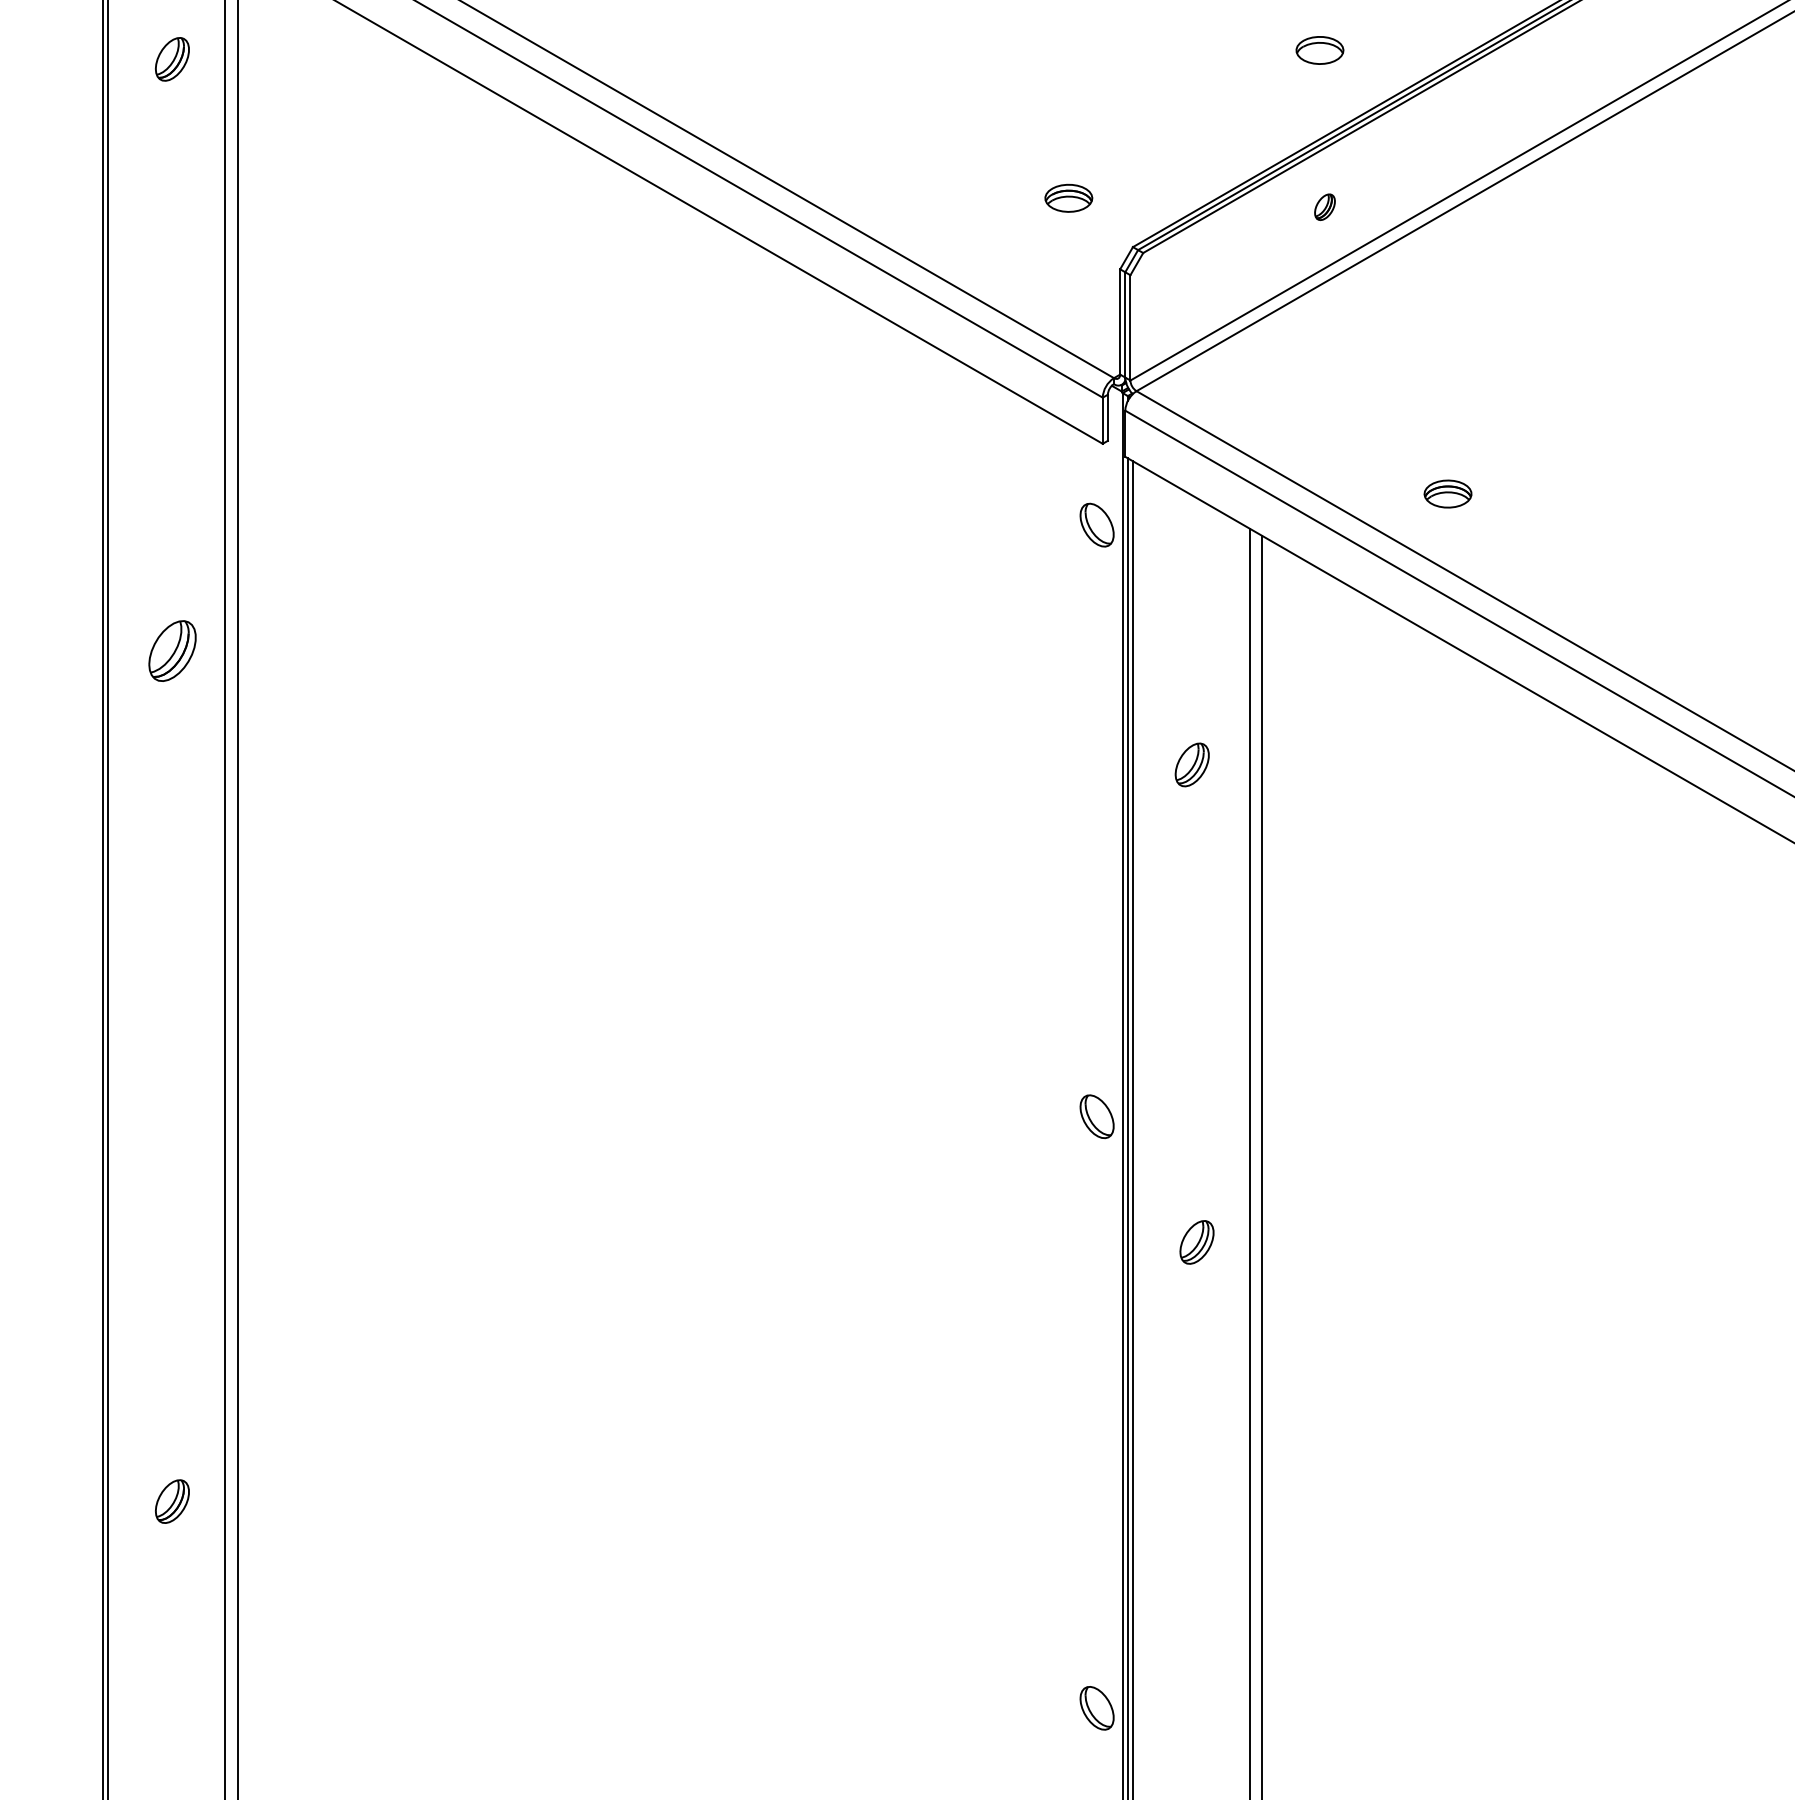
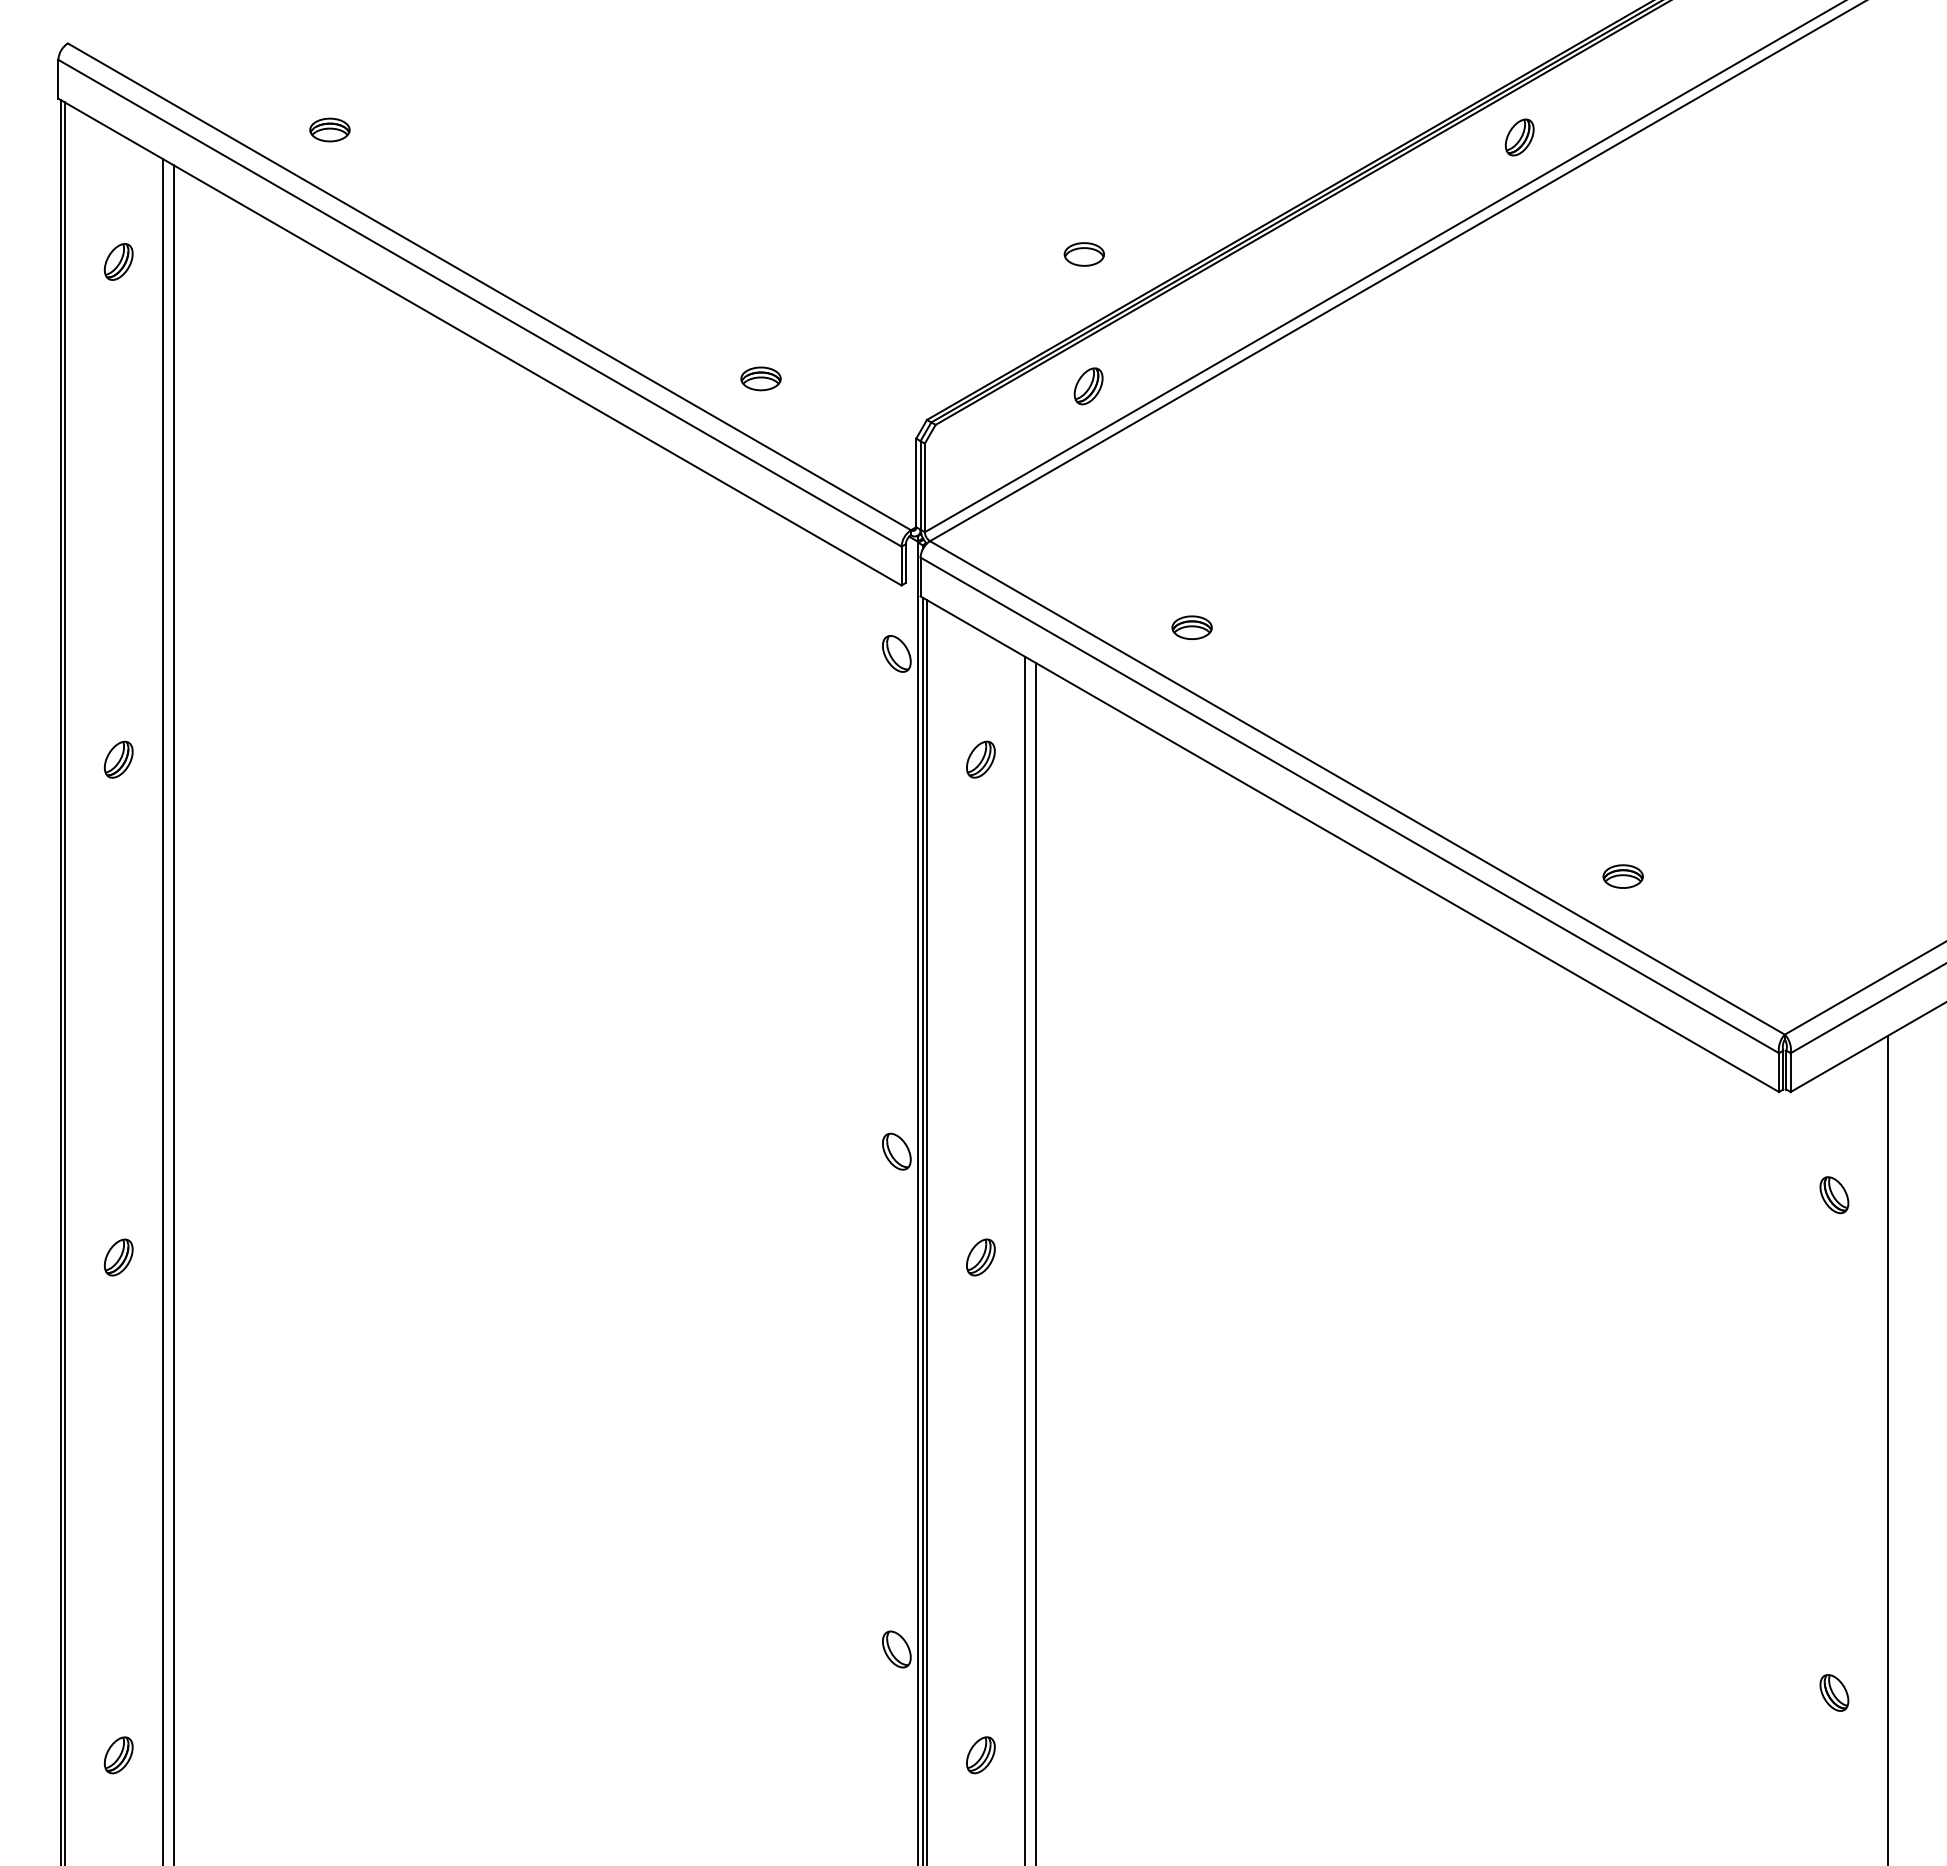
part: (1068, 197) -> (760, 378), moved
part: (1324, 207) -> (1088, 386), size x1.67
part: (172, 650) -> (118, 759), size x0.71
part: (1191, 764) -> (980, 759), moved
part: (172, 1501) -> (118, 1257), moved

